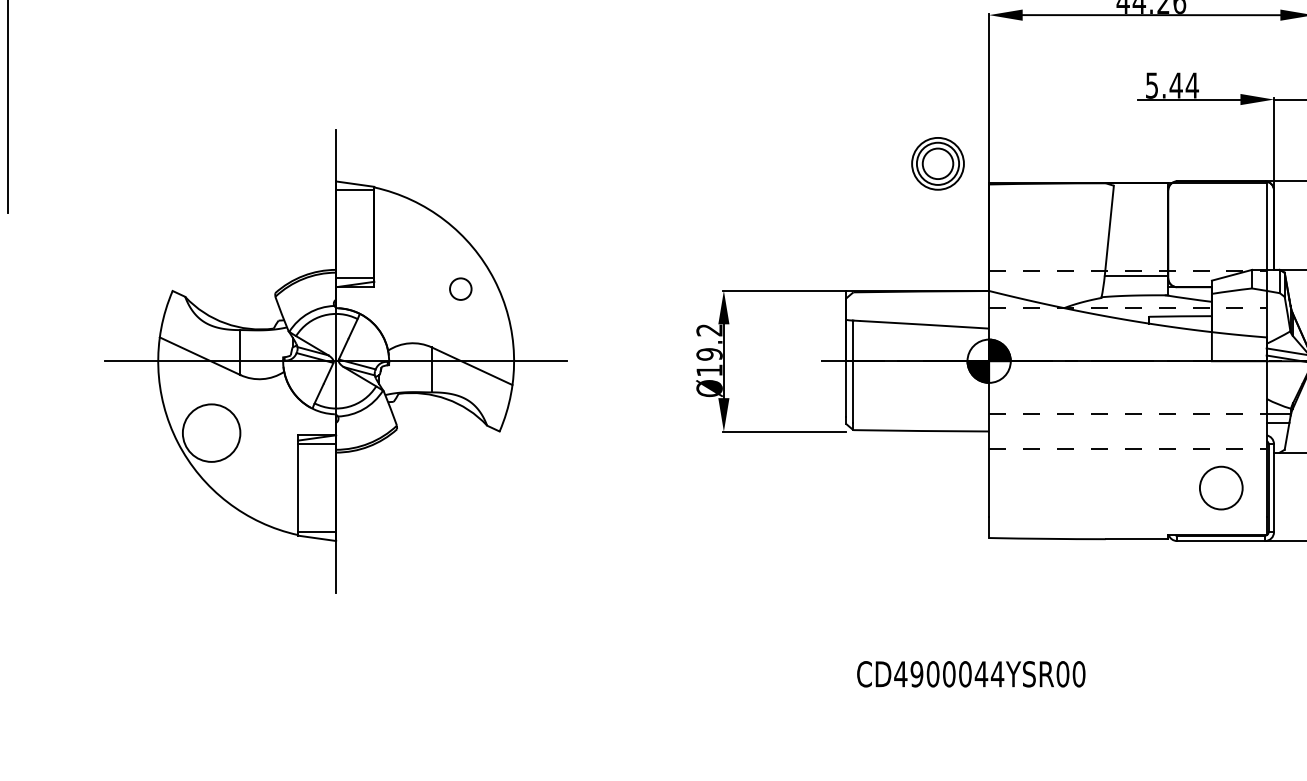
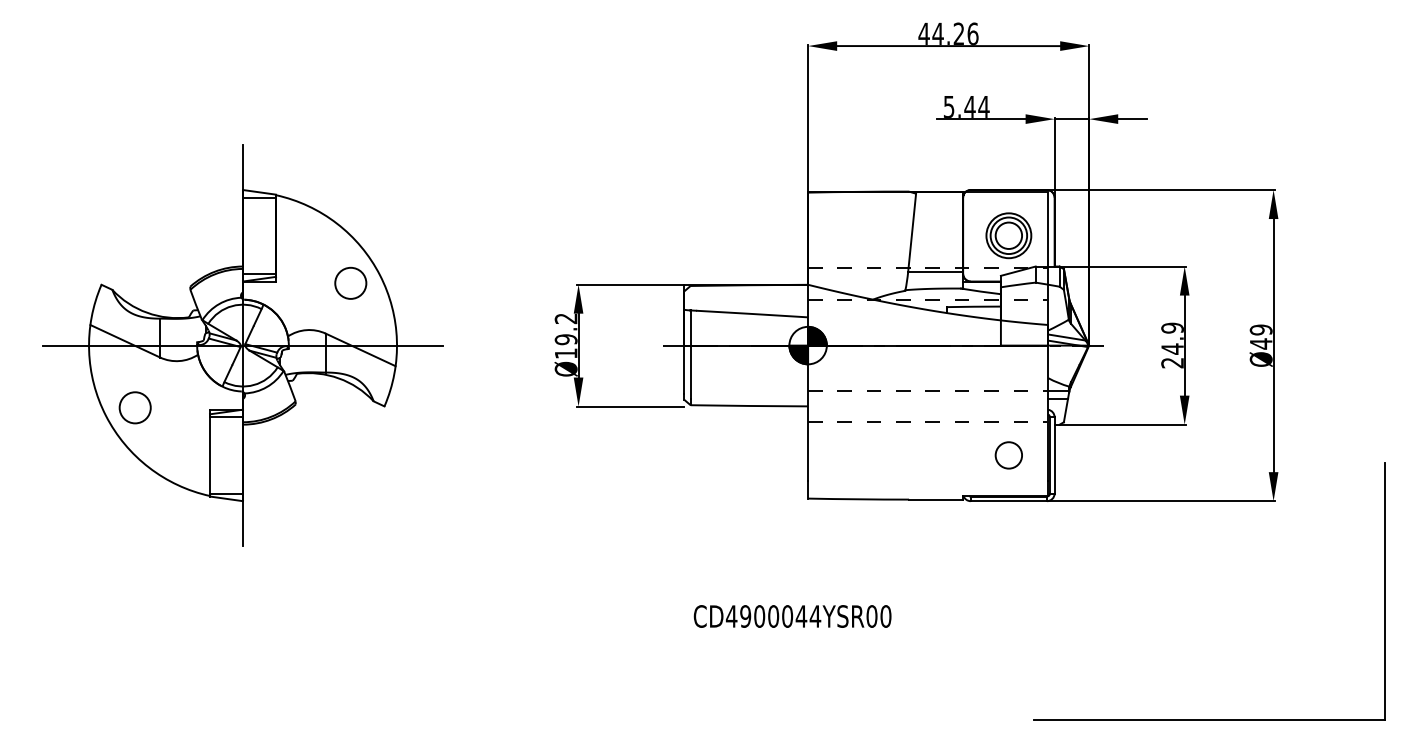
part: (937, 163) -> (1008, 235), moved
circle: (460, 288) -> (350, 282), size x1.67
circle: (210, 432) -> (134, 407), size x0.62
circle: (1220, 488) -> (1008, 455), size x0.71

